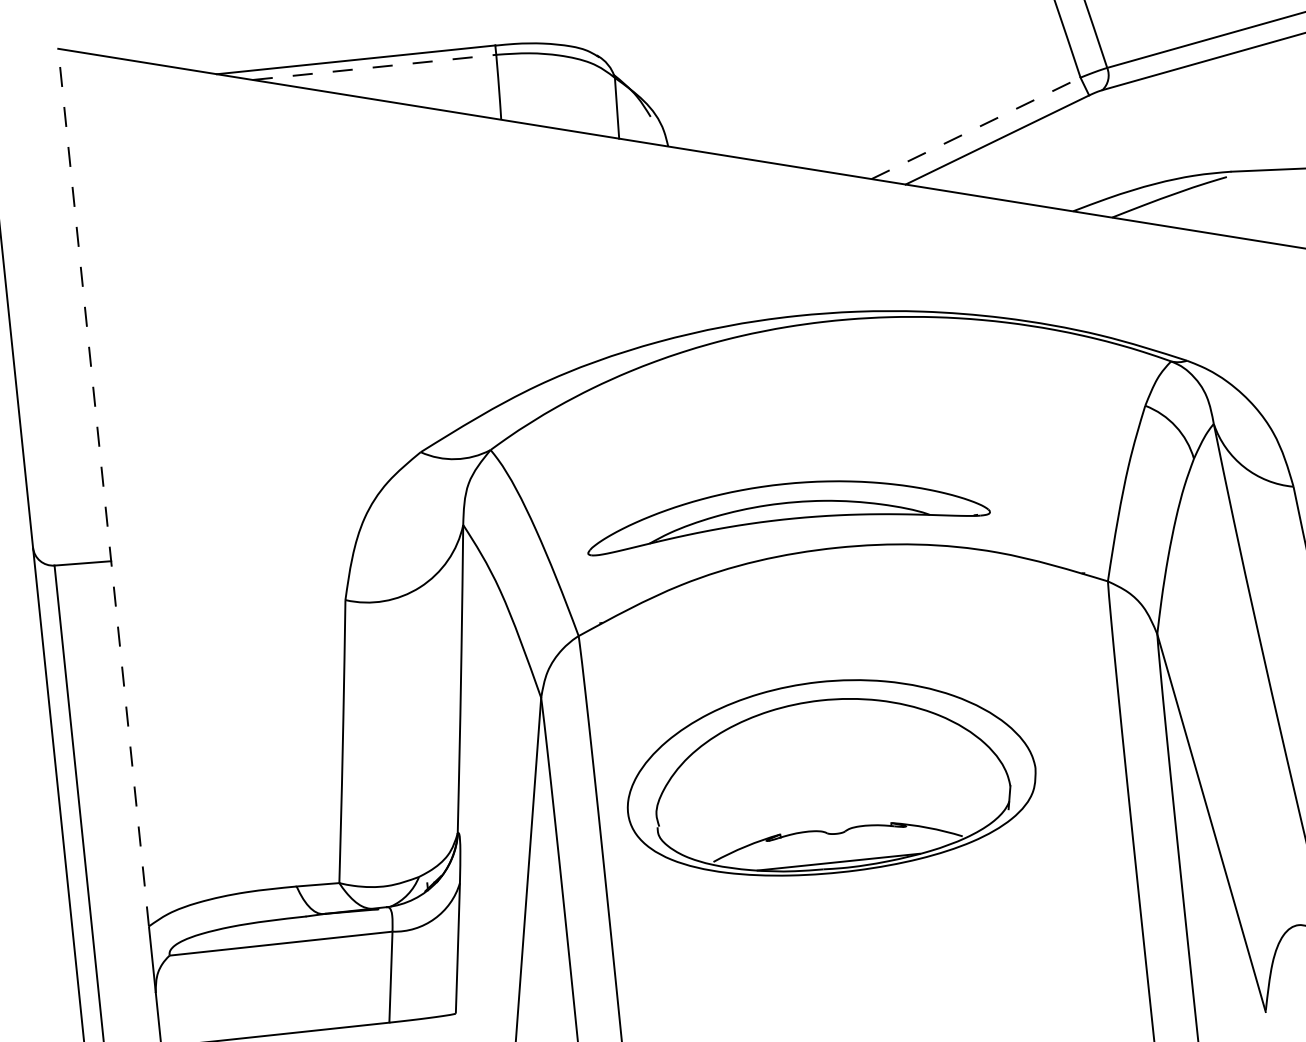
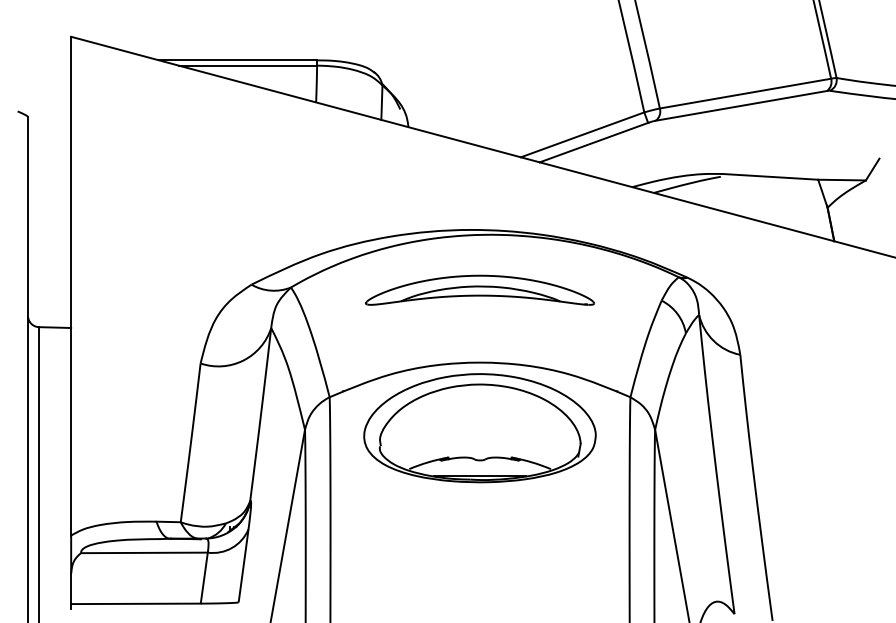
line: (375, 67) -> (248, 65), dashed -> solid
line: (975, 127) -> (582, 134), dashed -> solid
line: (104, 486) -> (71, 285), dashed -> solid
part: (785, 508) -> (479, 289), moved
part: (829, 777) -> (479, 428), moved

